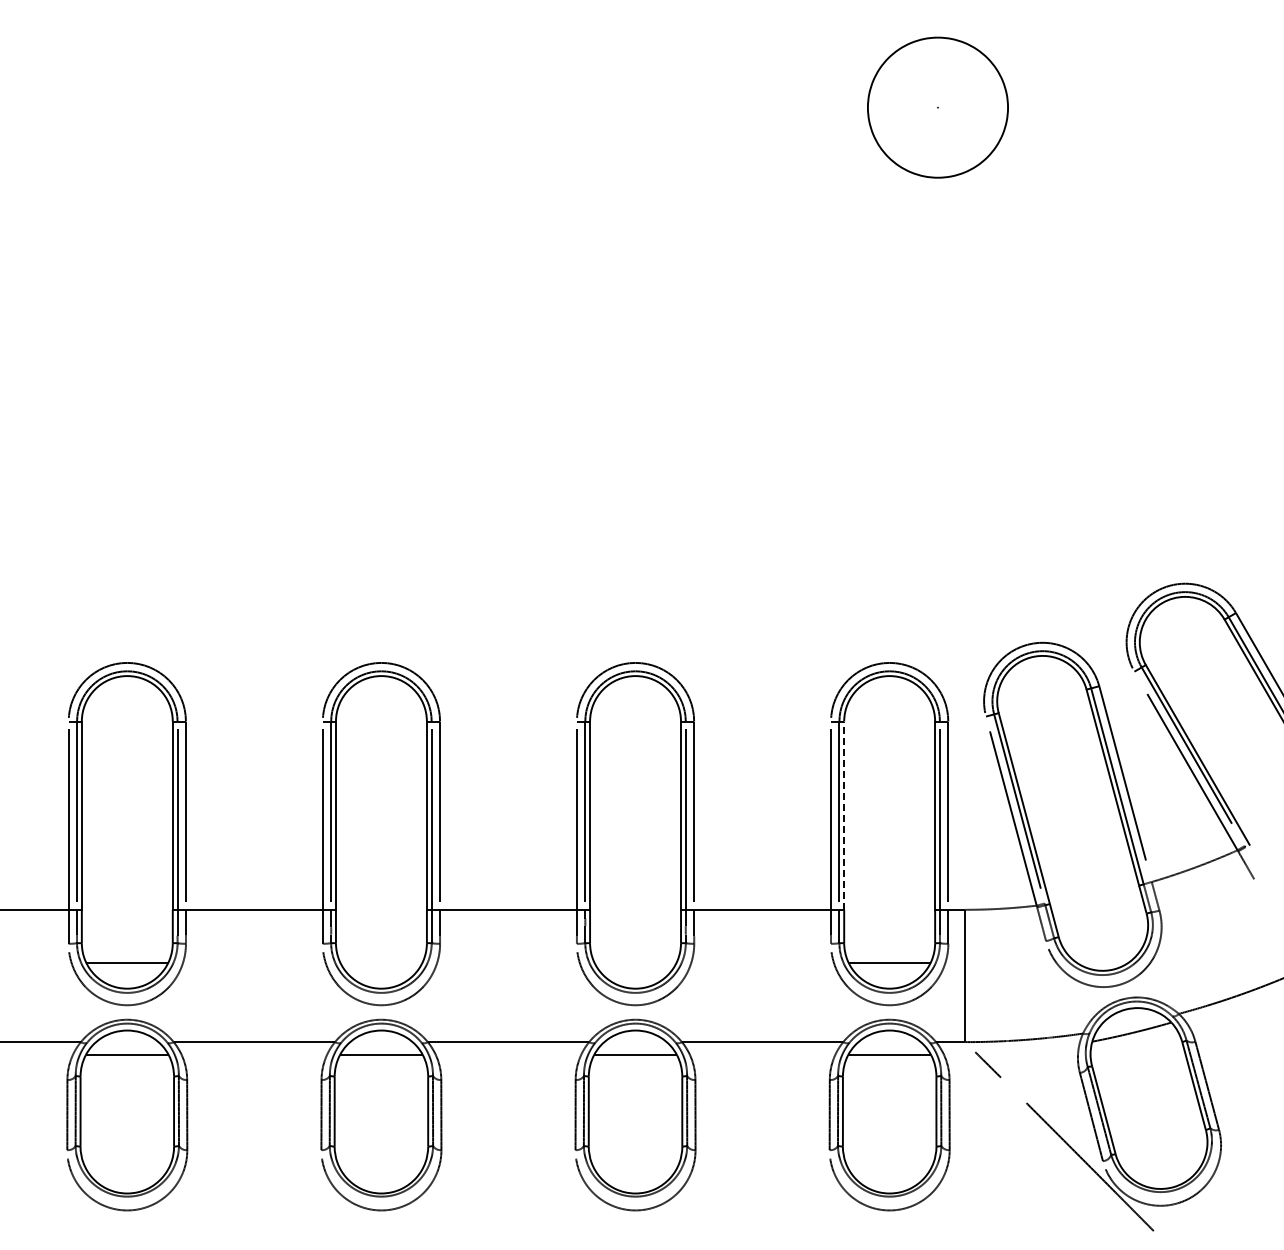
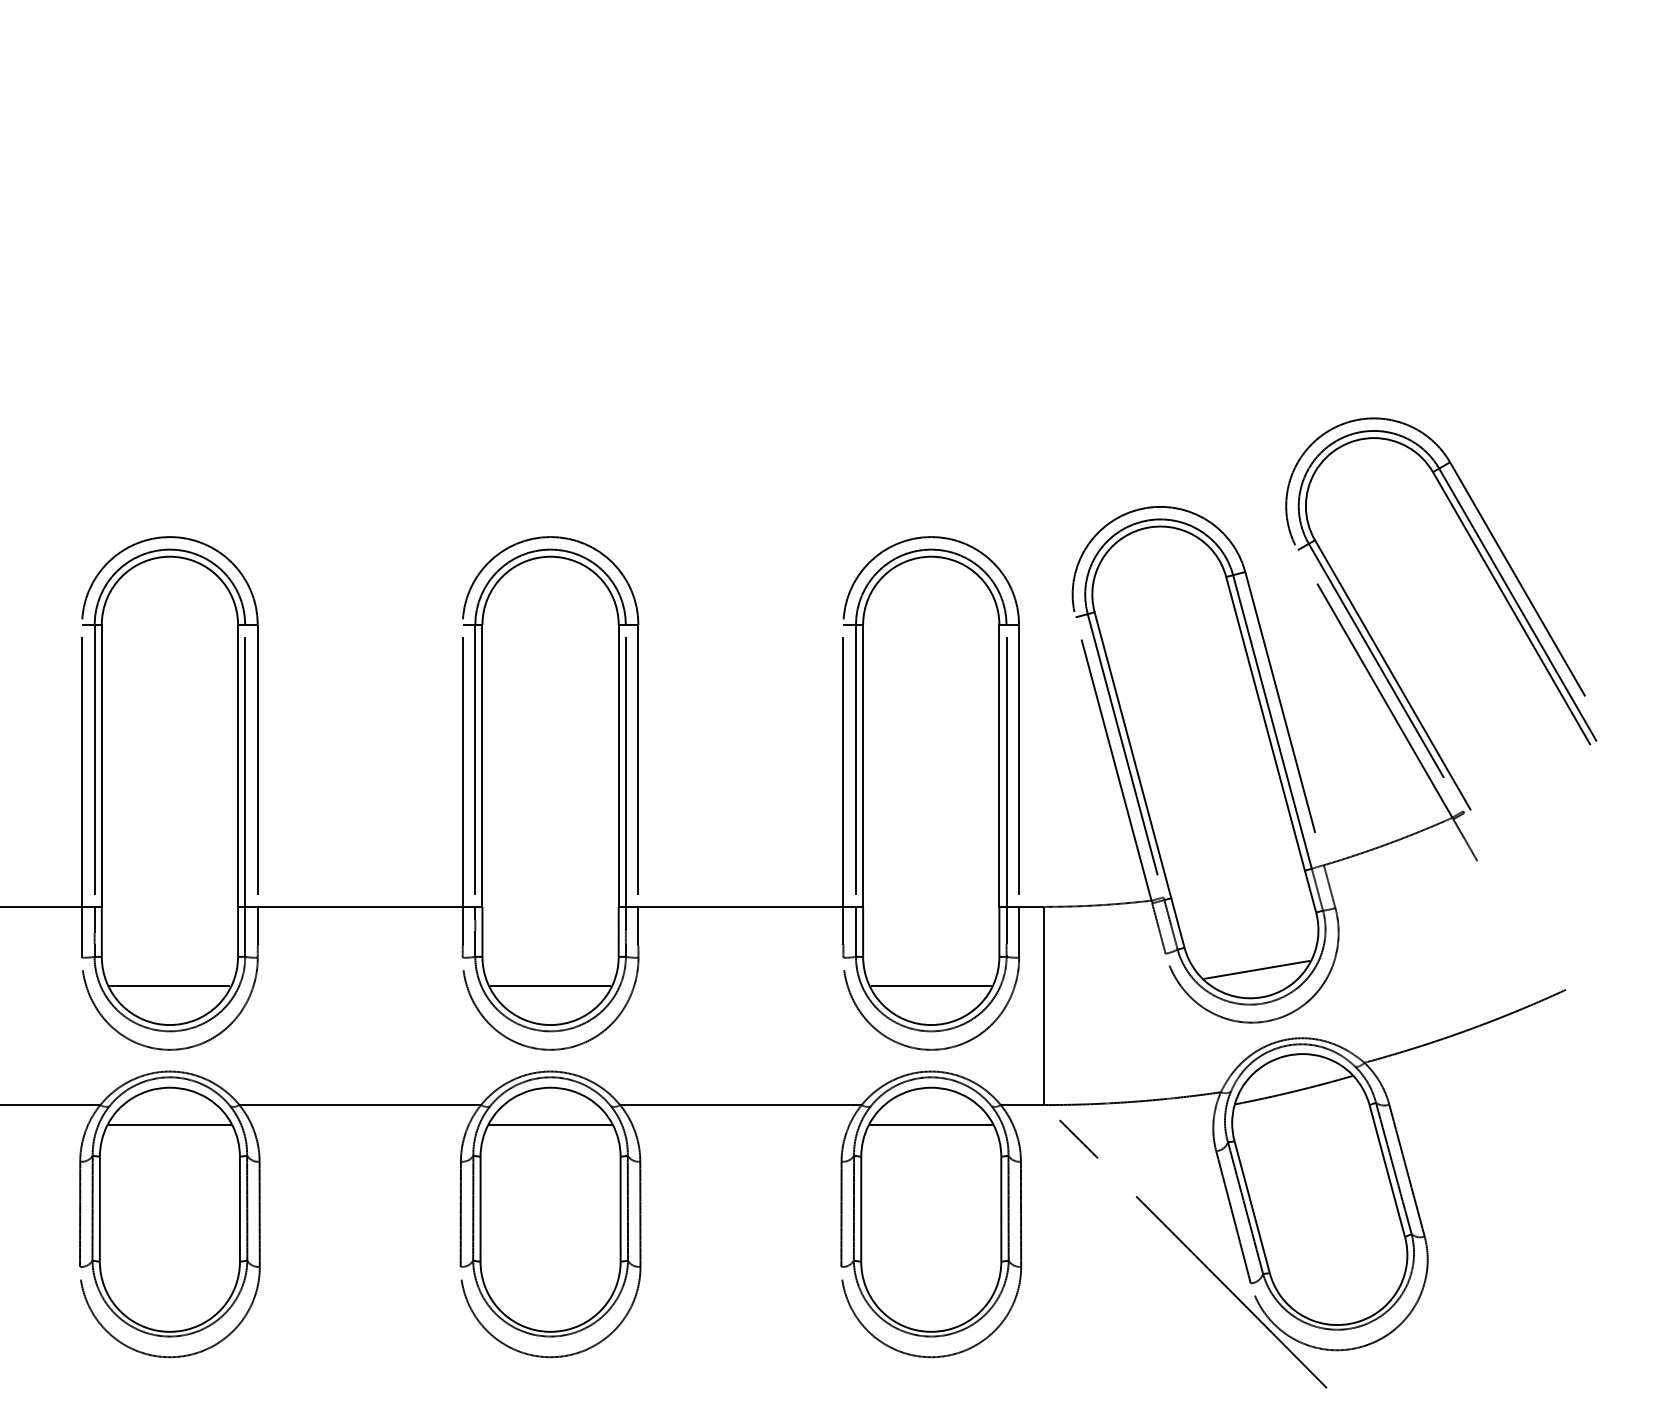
line: (844, 815) -> (863, 765), dashed -> solid
line: (1106, 951) -> (1256, 969), added
line: (380, 962) -> (168, 985), added
line: (635, 962) -> (550, 985), added

